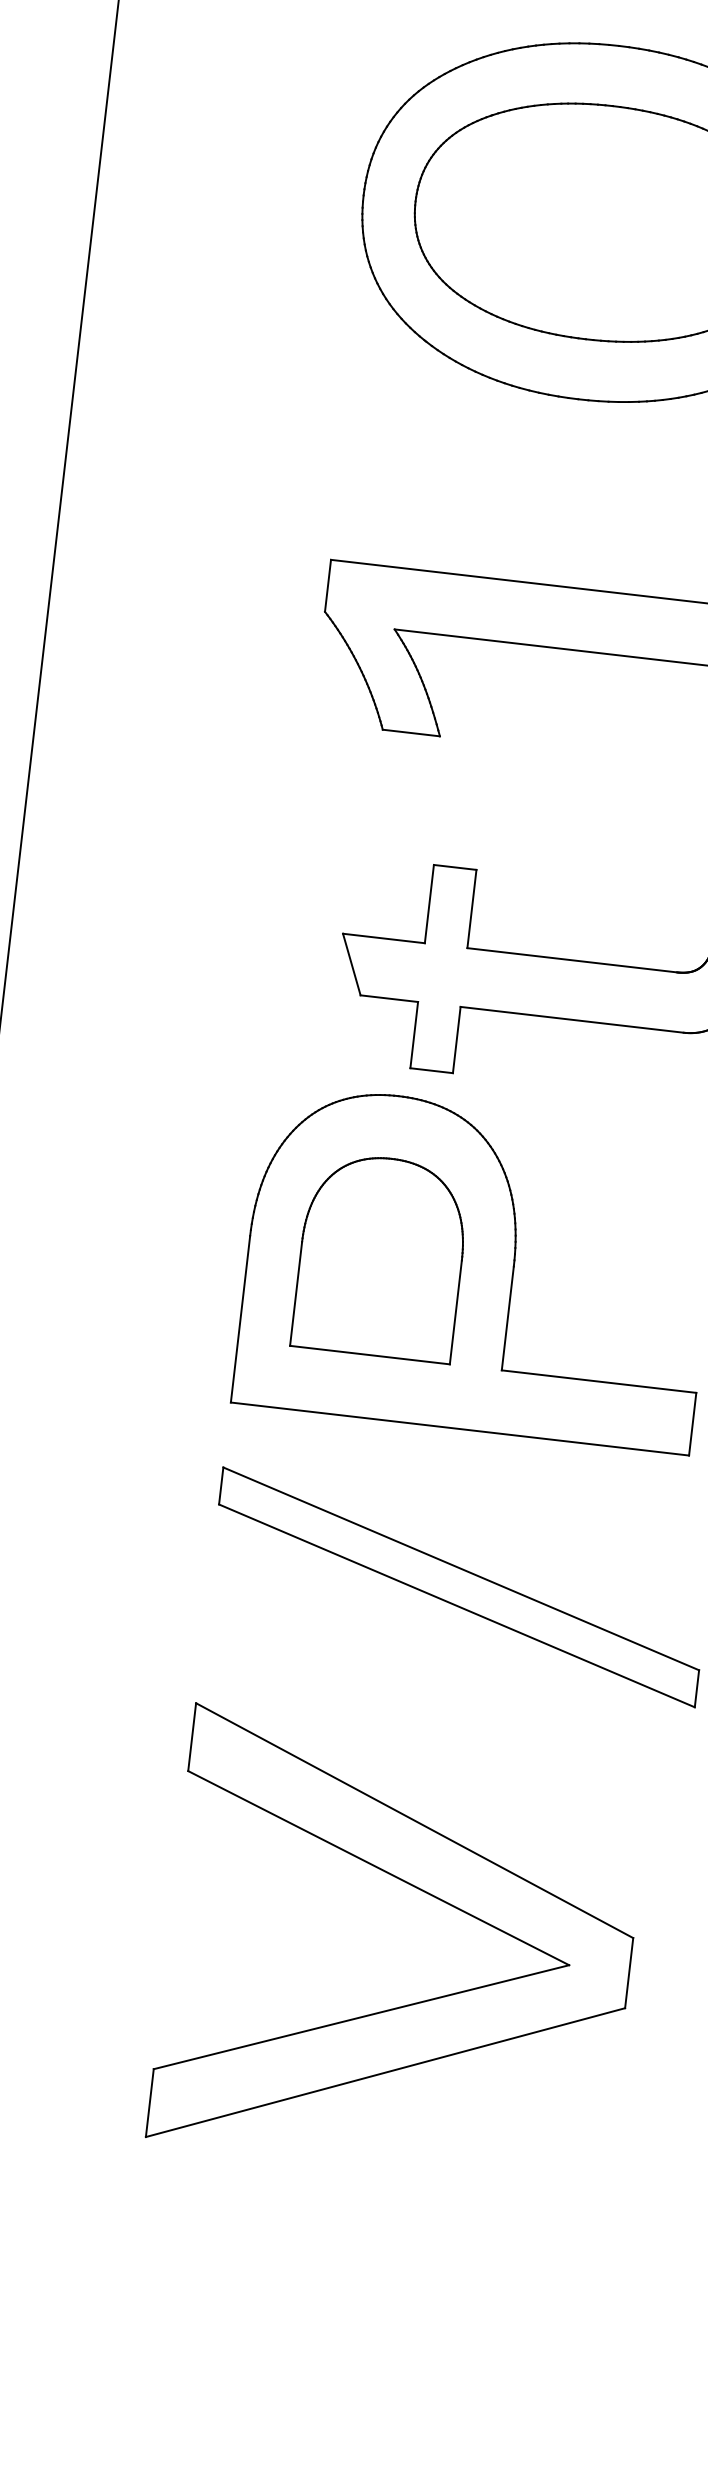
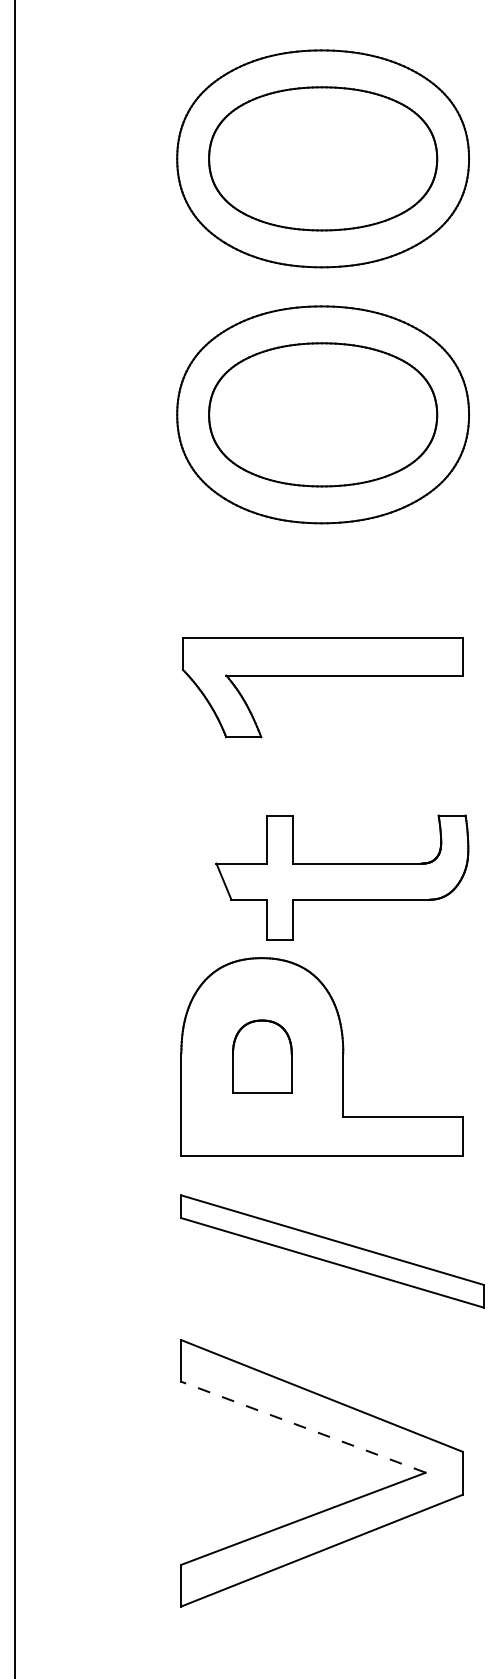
part: (381, 1256) -> (262, 1056), size x0.6
line: (378, 1868) -> (303, 1427), solid -> dashed

